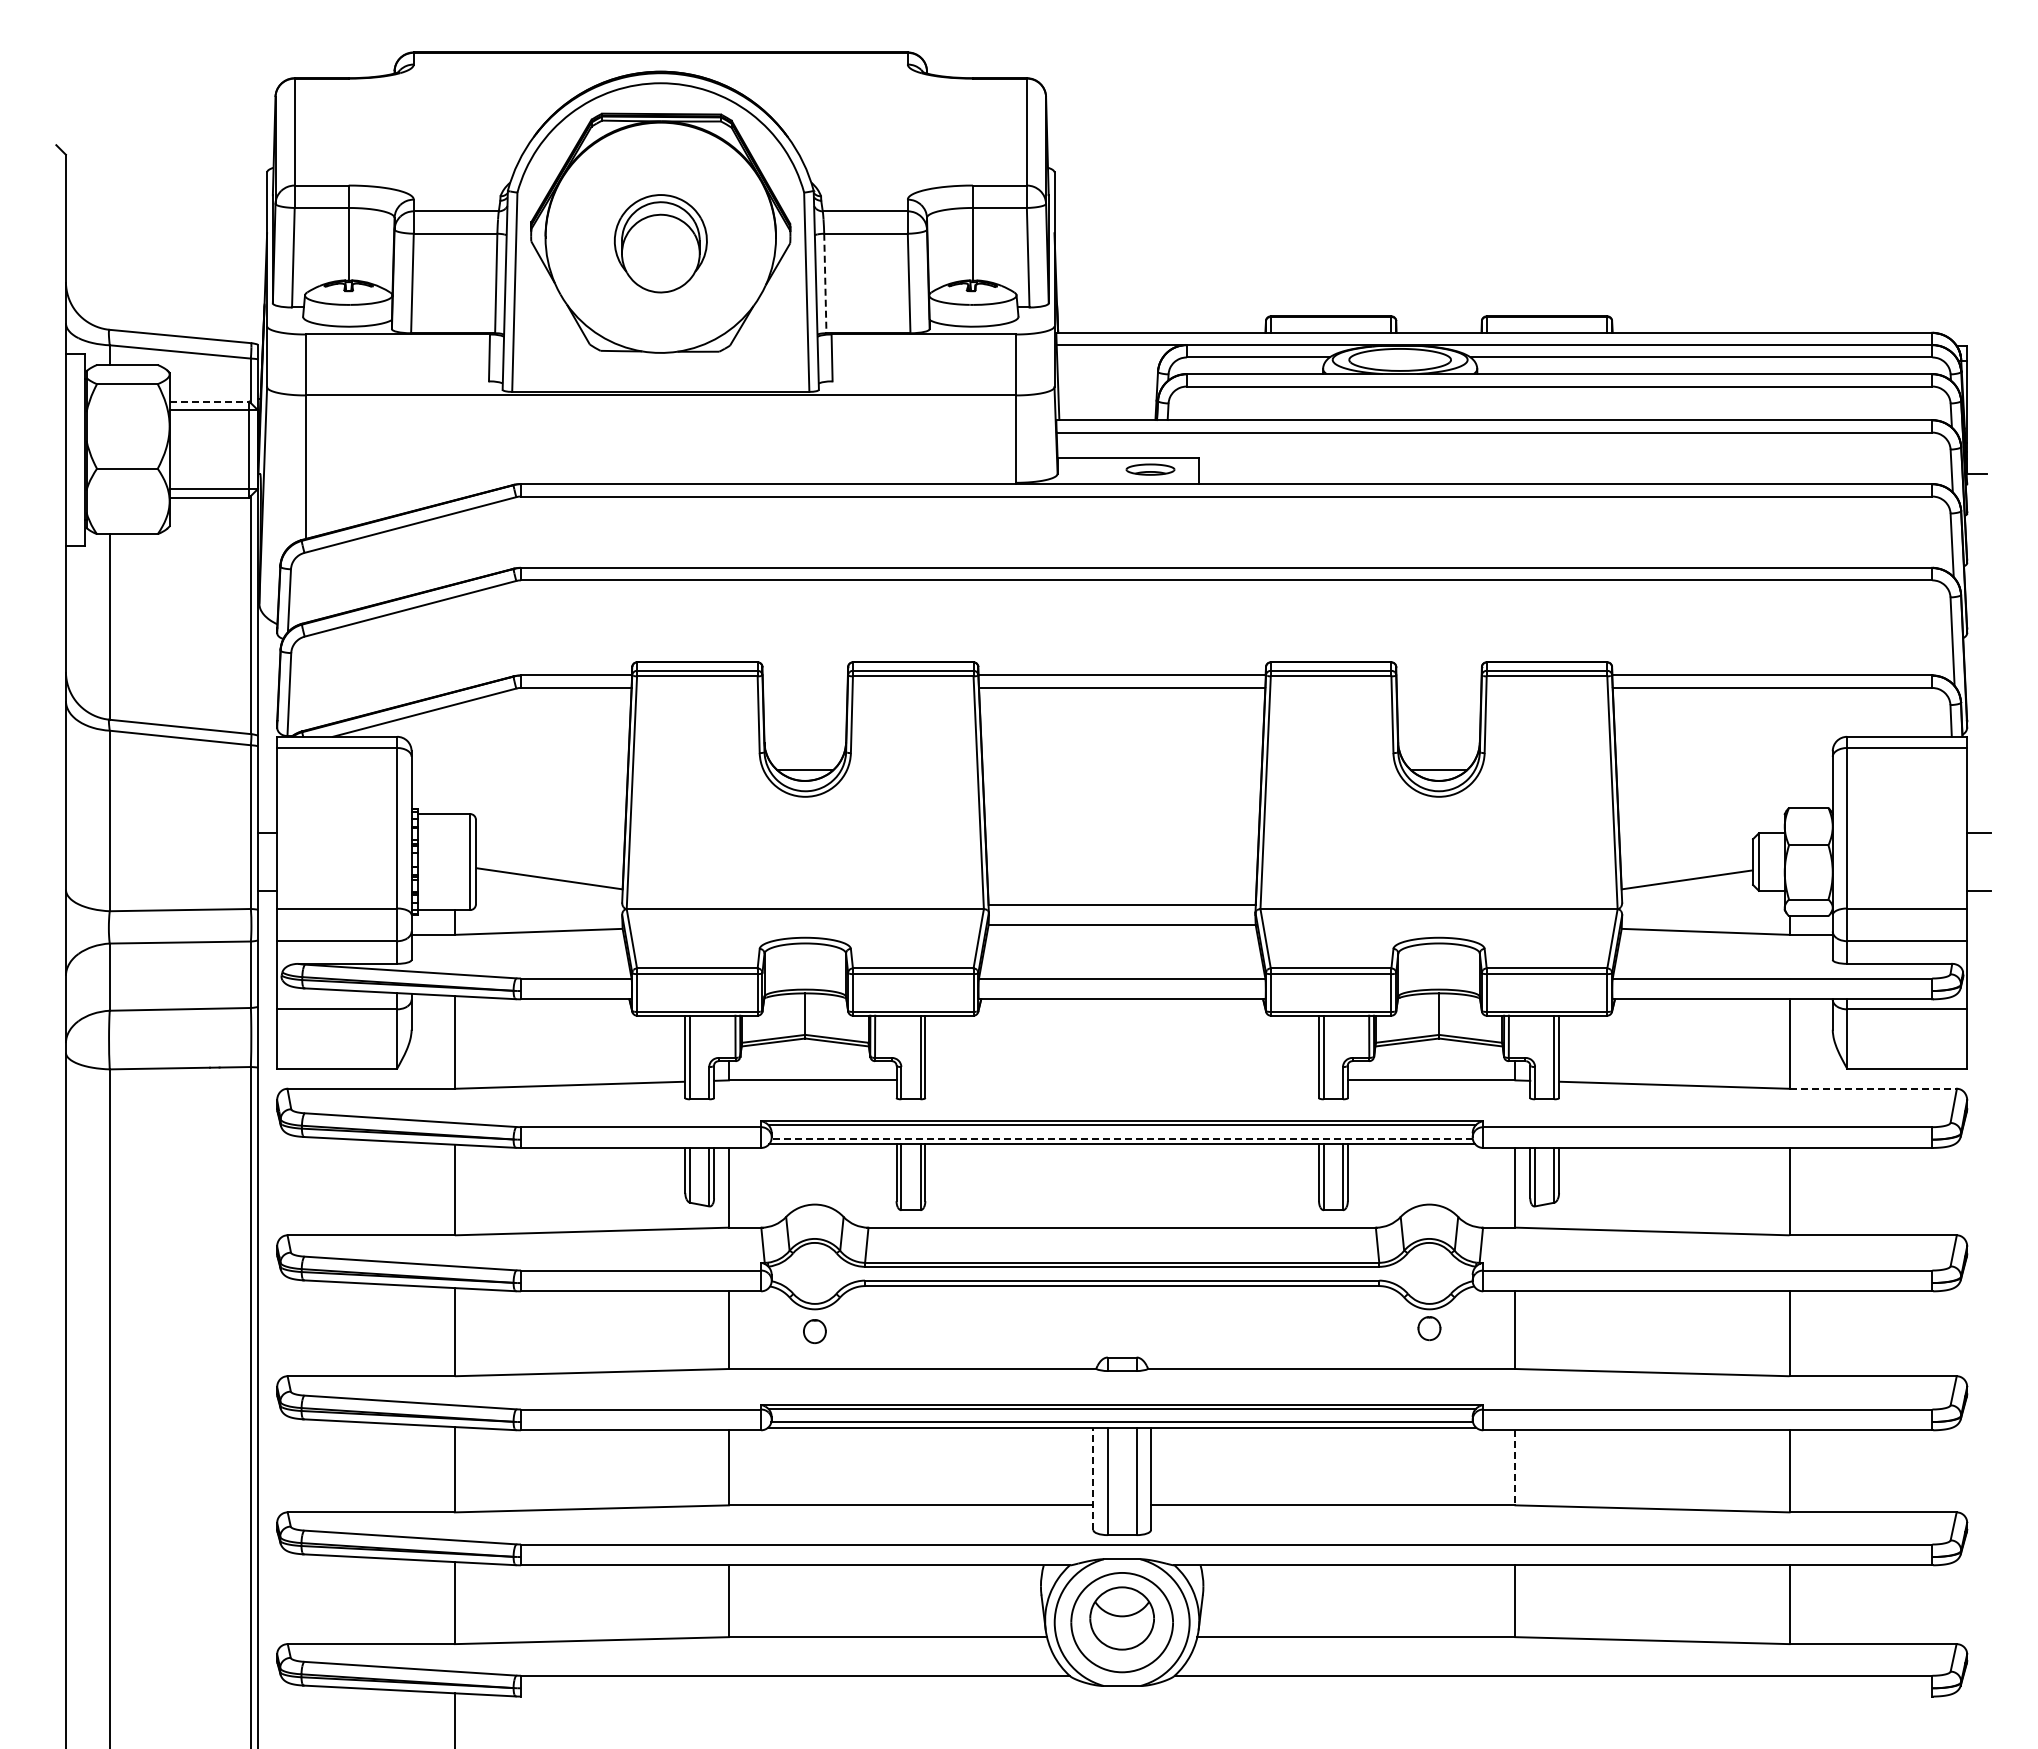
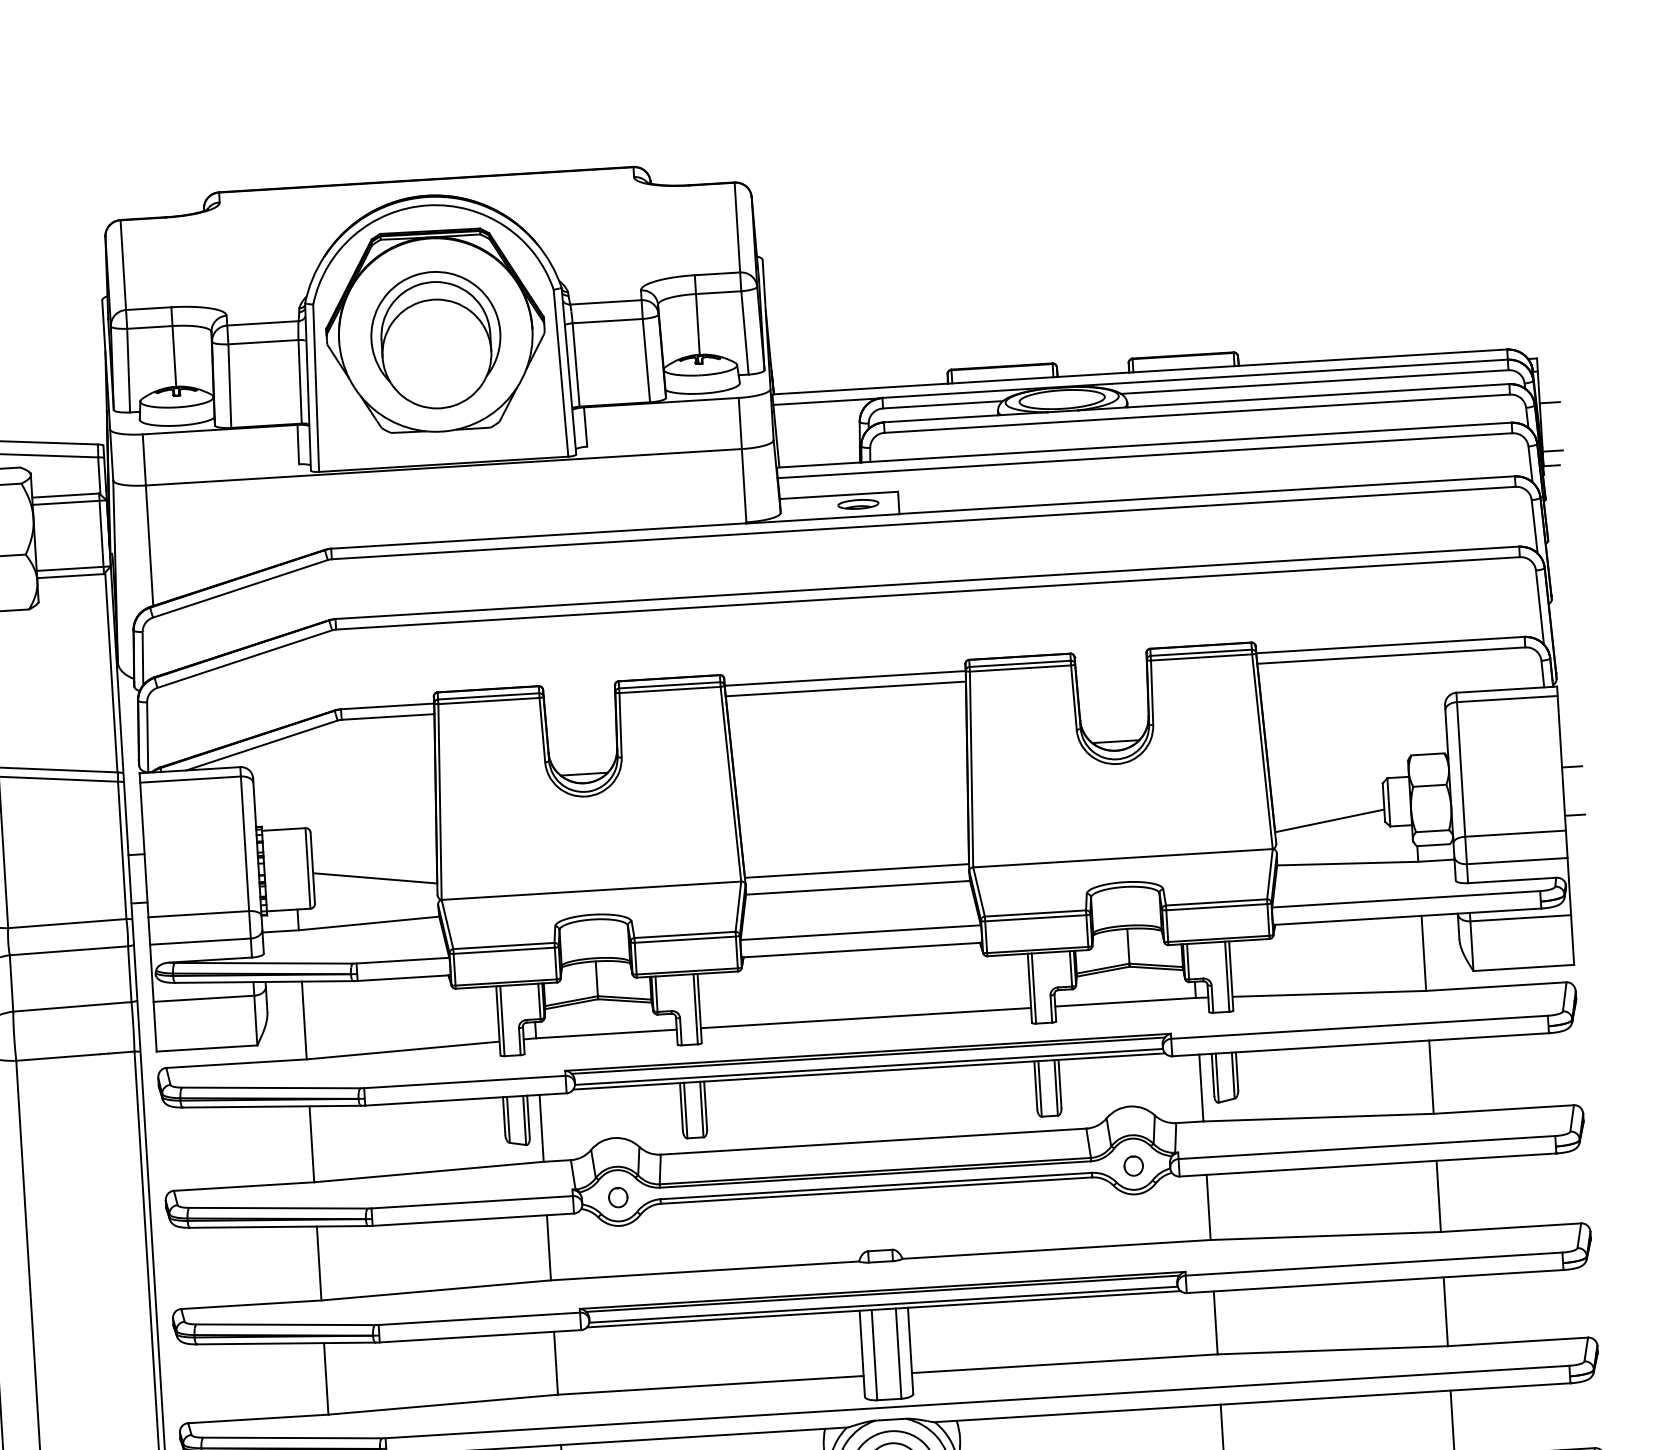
part: (660, 243) -> (435, 339), size x1.67
line: (825, 283) -> (576, 364), dashed -> solid
line: (1979, 399) -> (1550, 403), added
line: (209, 401) -> (65, 495), dashed -> solid
line: (1979, 456) -> (1553, 450), added
line: (1122, 1080) -> (866, 1018), added
line: (1873, 1088) -> (1496, 986), dashed -> solid
line: (1122, 1138) -> (869, 1066), dashed -> solid
part: (1429, 1328) -> (1133, 1165), moved
part: (814, 1331) -> (617, 1197), moved
line: (1515, 1467) -> (1215, 1322), dashed -> solid
line: (1093, 1478) -> (862, 1353), dashed -> solid

